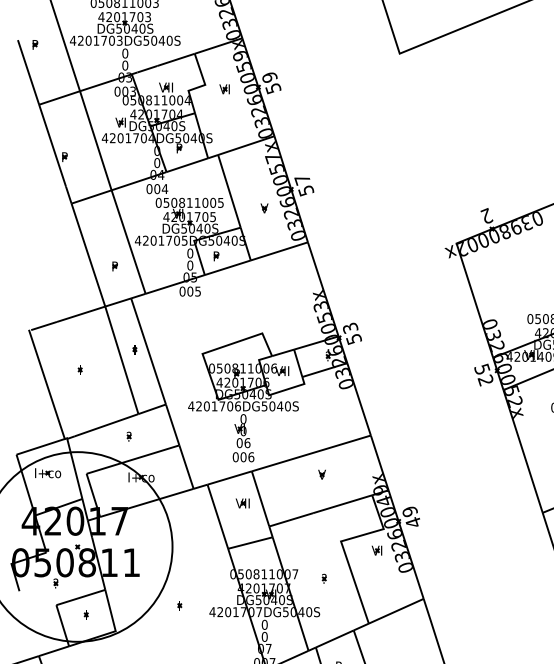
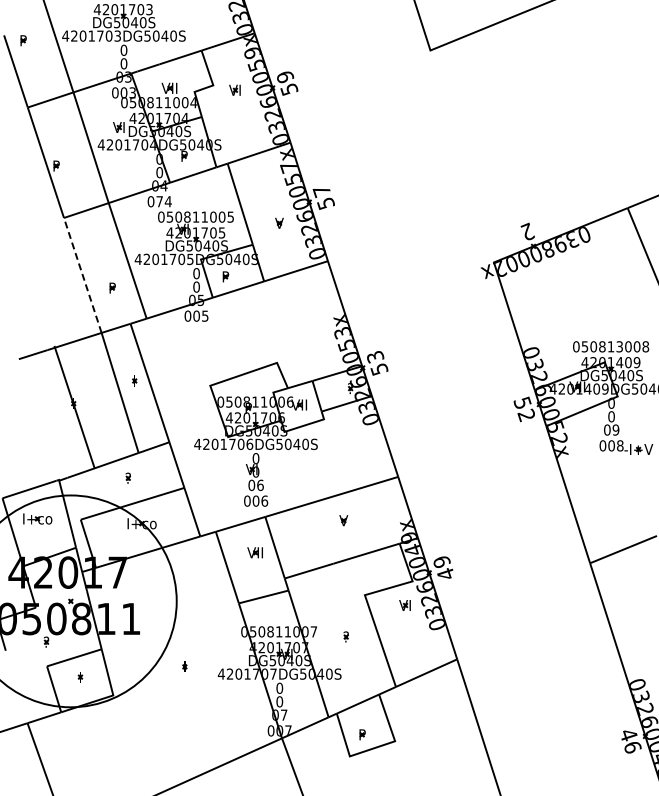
text: (157, 188) -> (159, 201), 004 -> 074
line: (88, 254) -> (82, 274), solid -> dashed
line: (46, 384) -> (74, 406), moved

